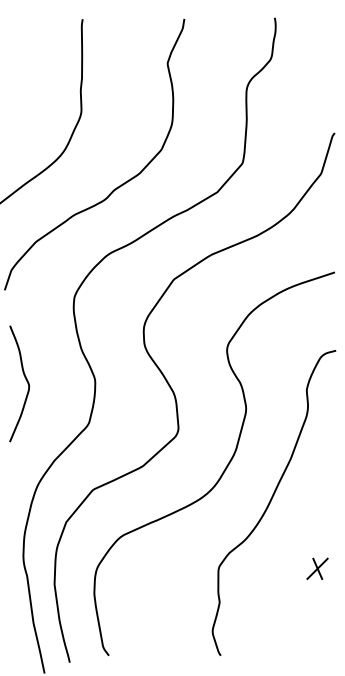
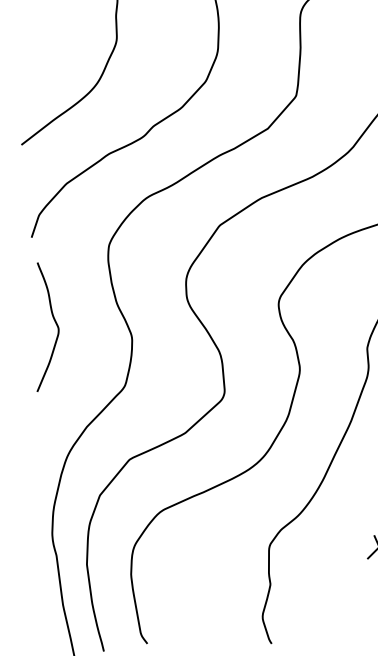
curve: (25, 379) -> (54, 322), moved

